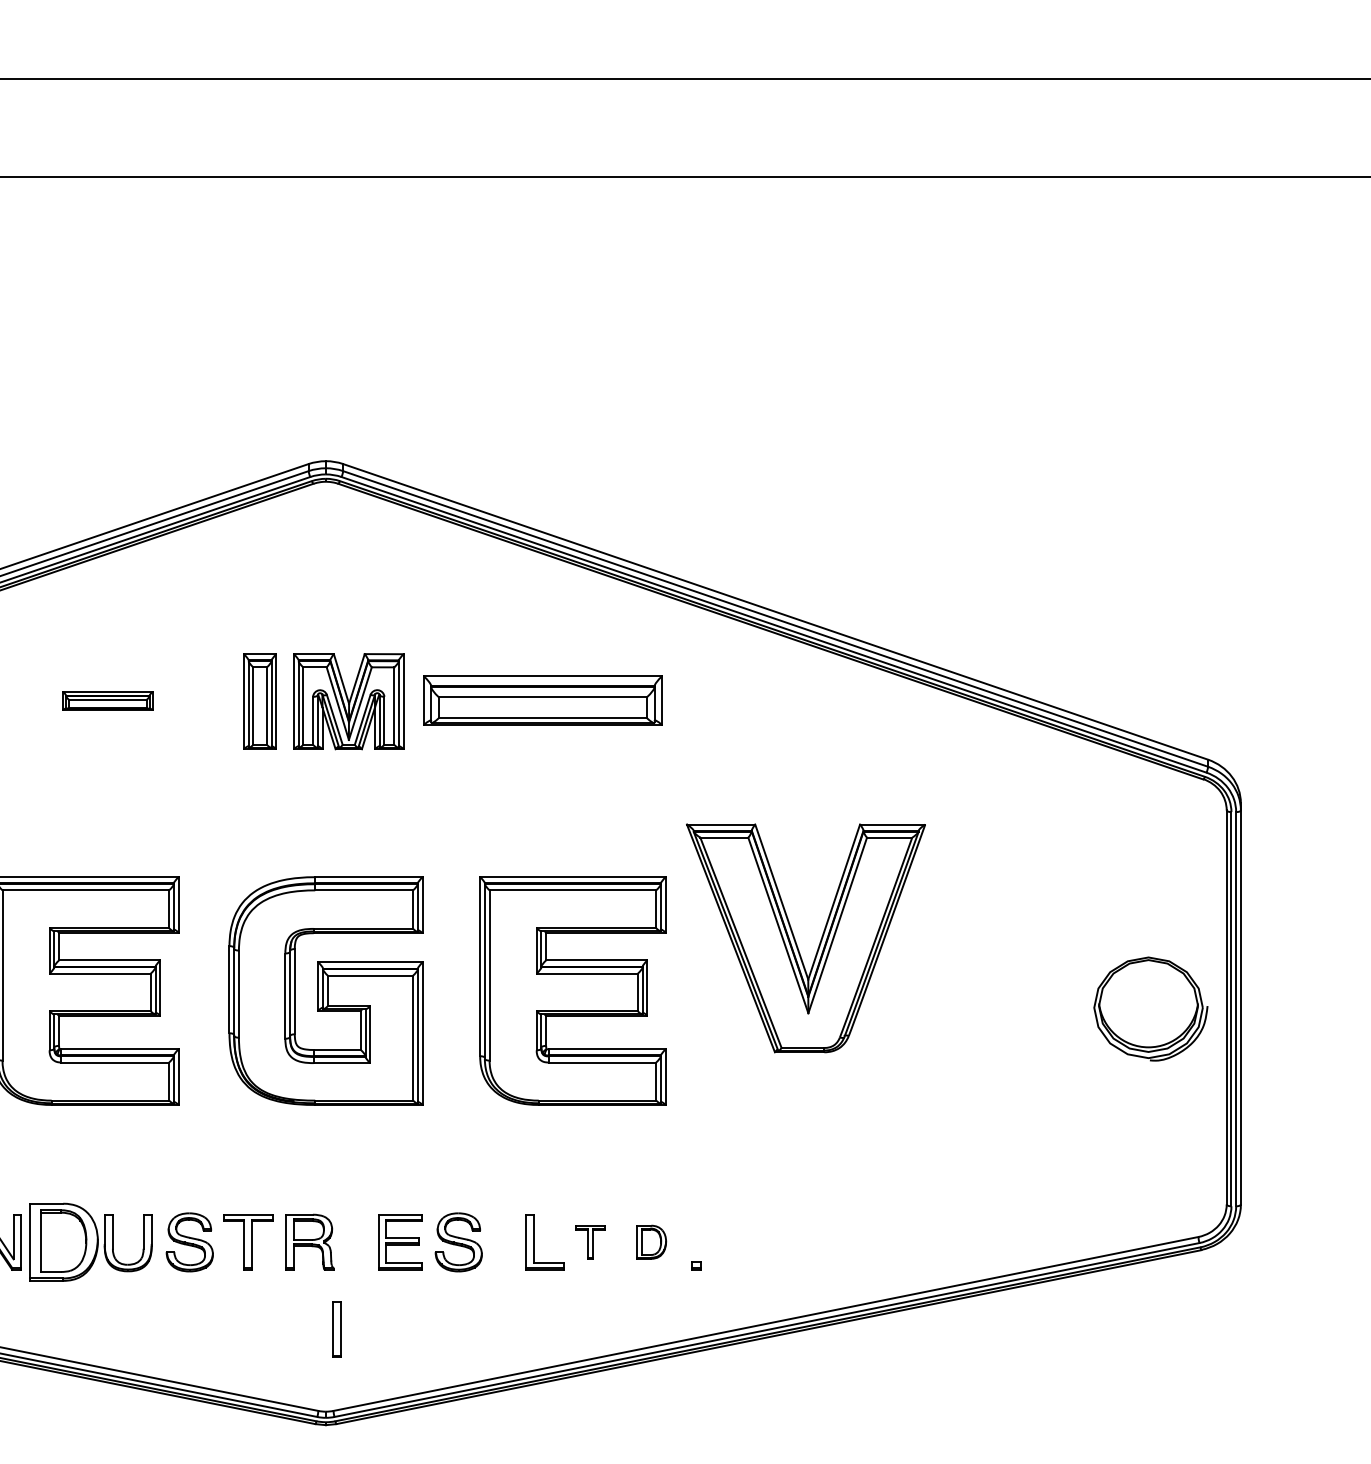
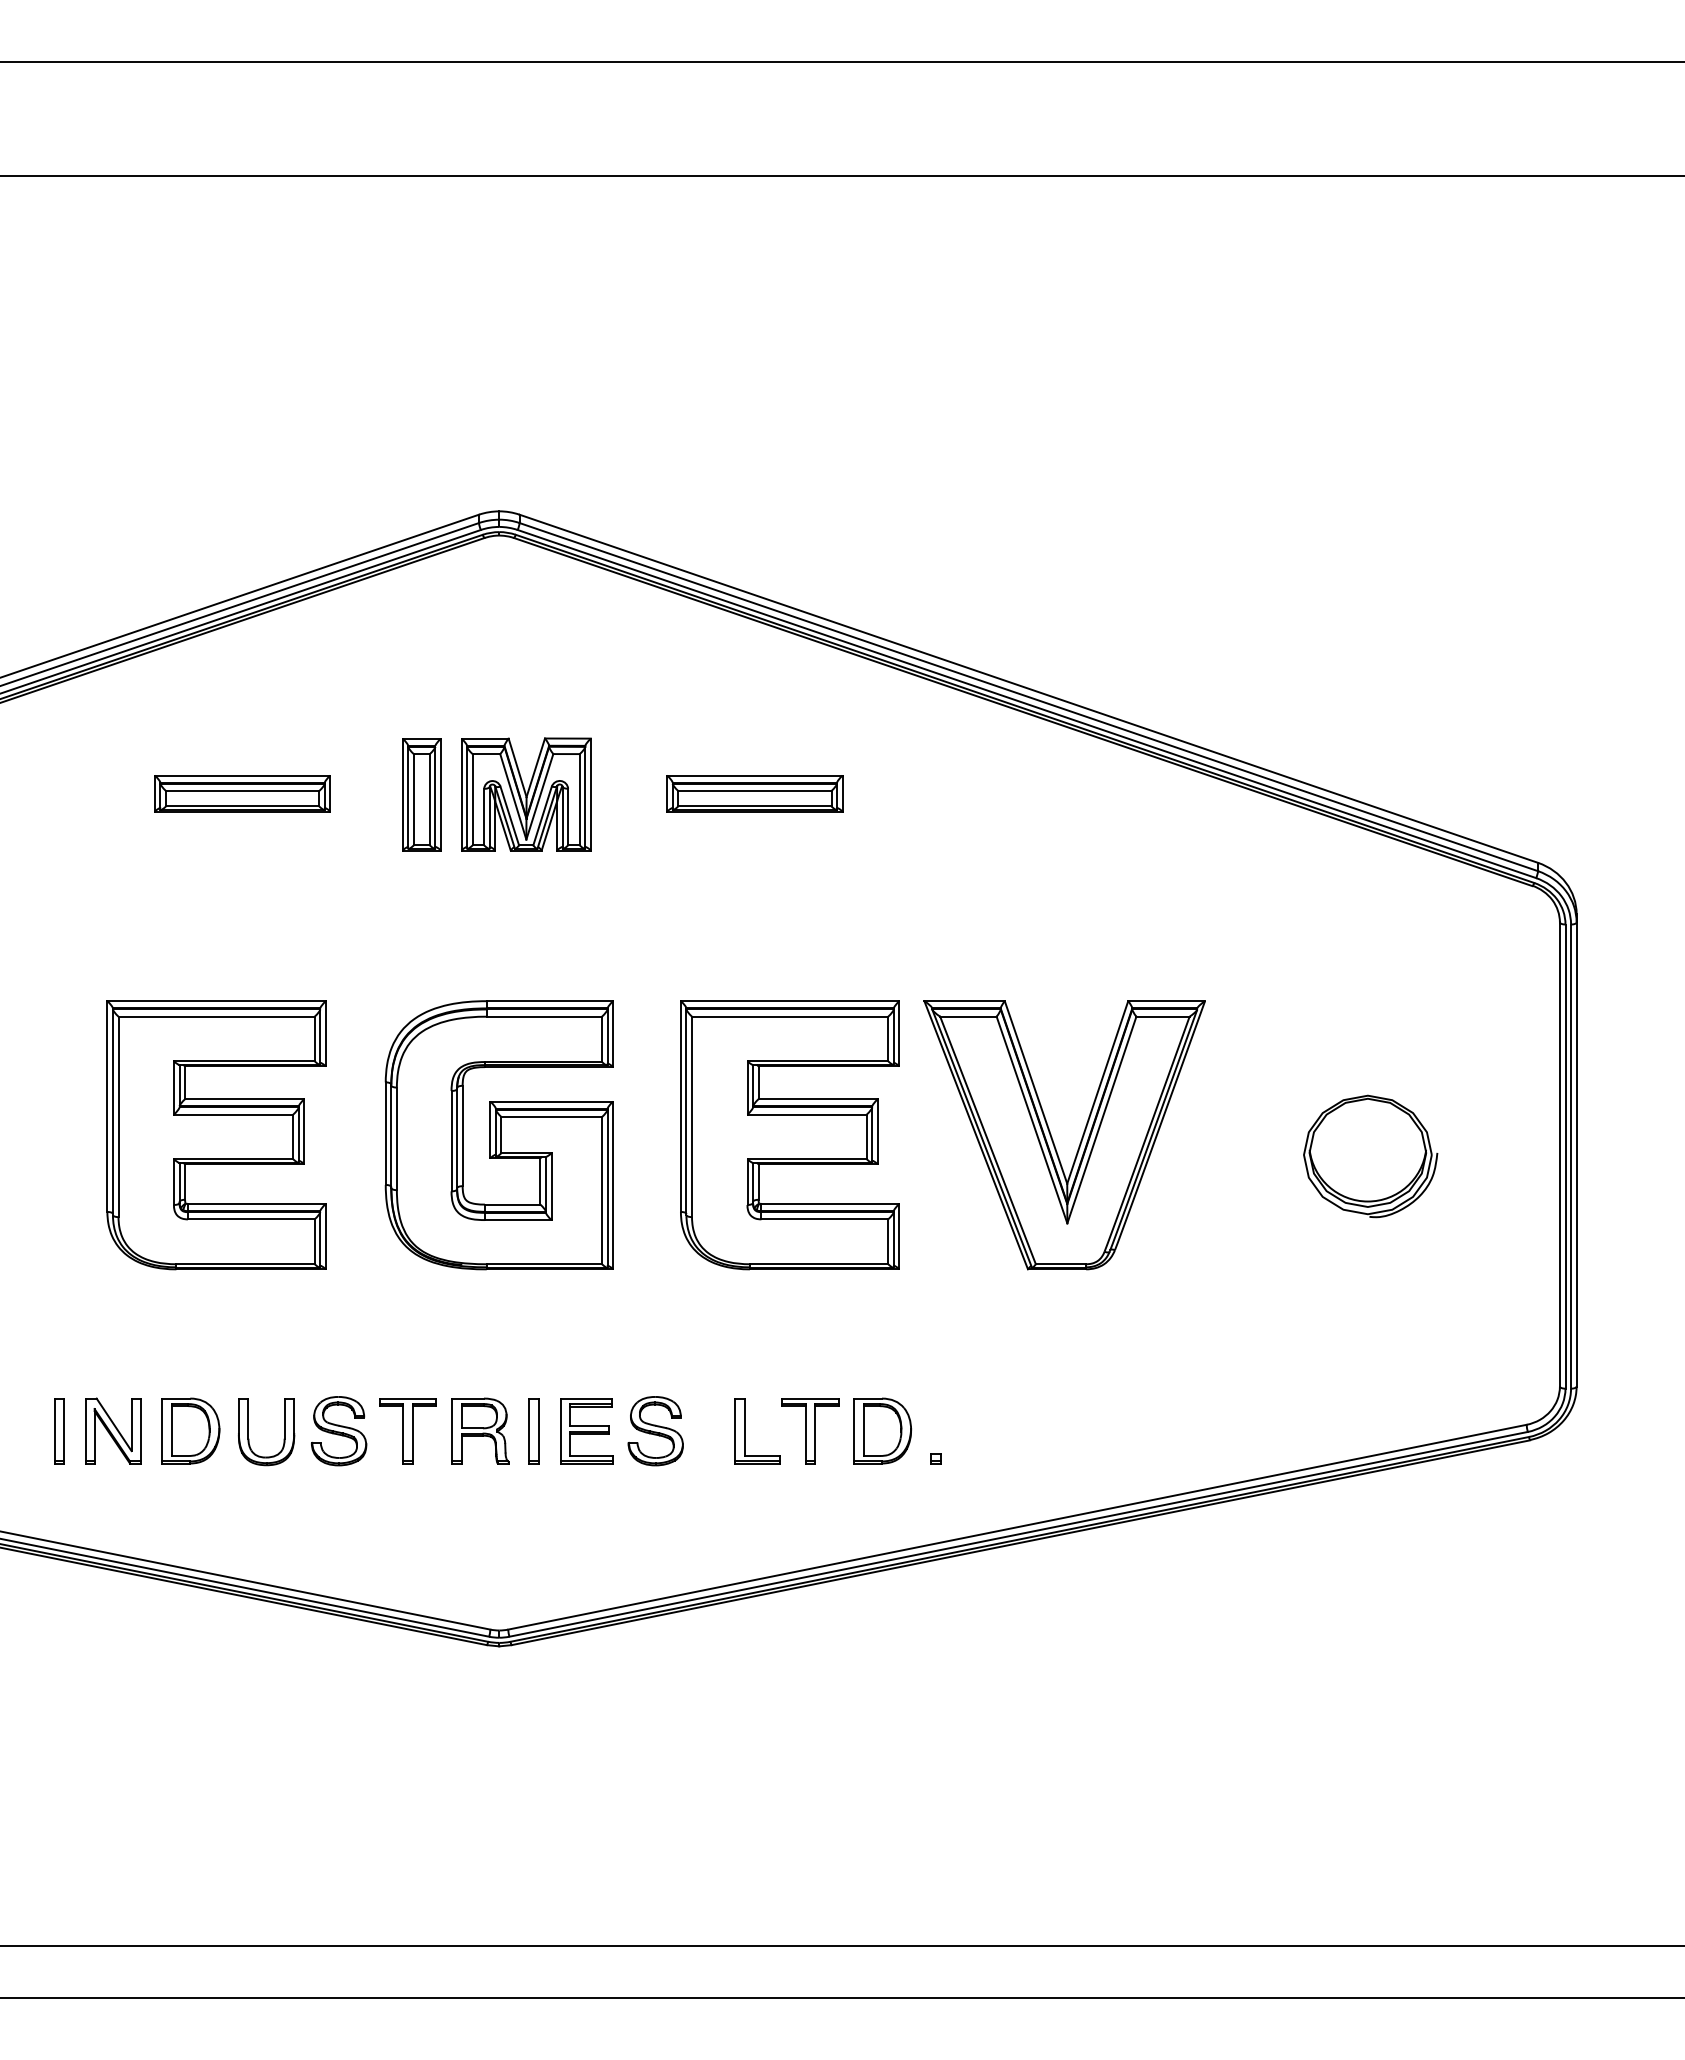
part: (107, 700) -> (242, 793), size x1.67
part: (542, 700) -> (754, 793), size x0.62
part: (796, 942) -> (1053, 1139), moved
part: (1150, 1009) -> (1370, 1156), moved
part: (63, 1241) -> (190, 1430), size x0.71
part: (651, 1241) -> (882, 1430), size x1.67
part: (590, 1242) -> (810, 1431), size x1.67
part: (336, 1330) -> (533, 1431), moved

